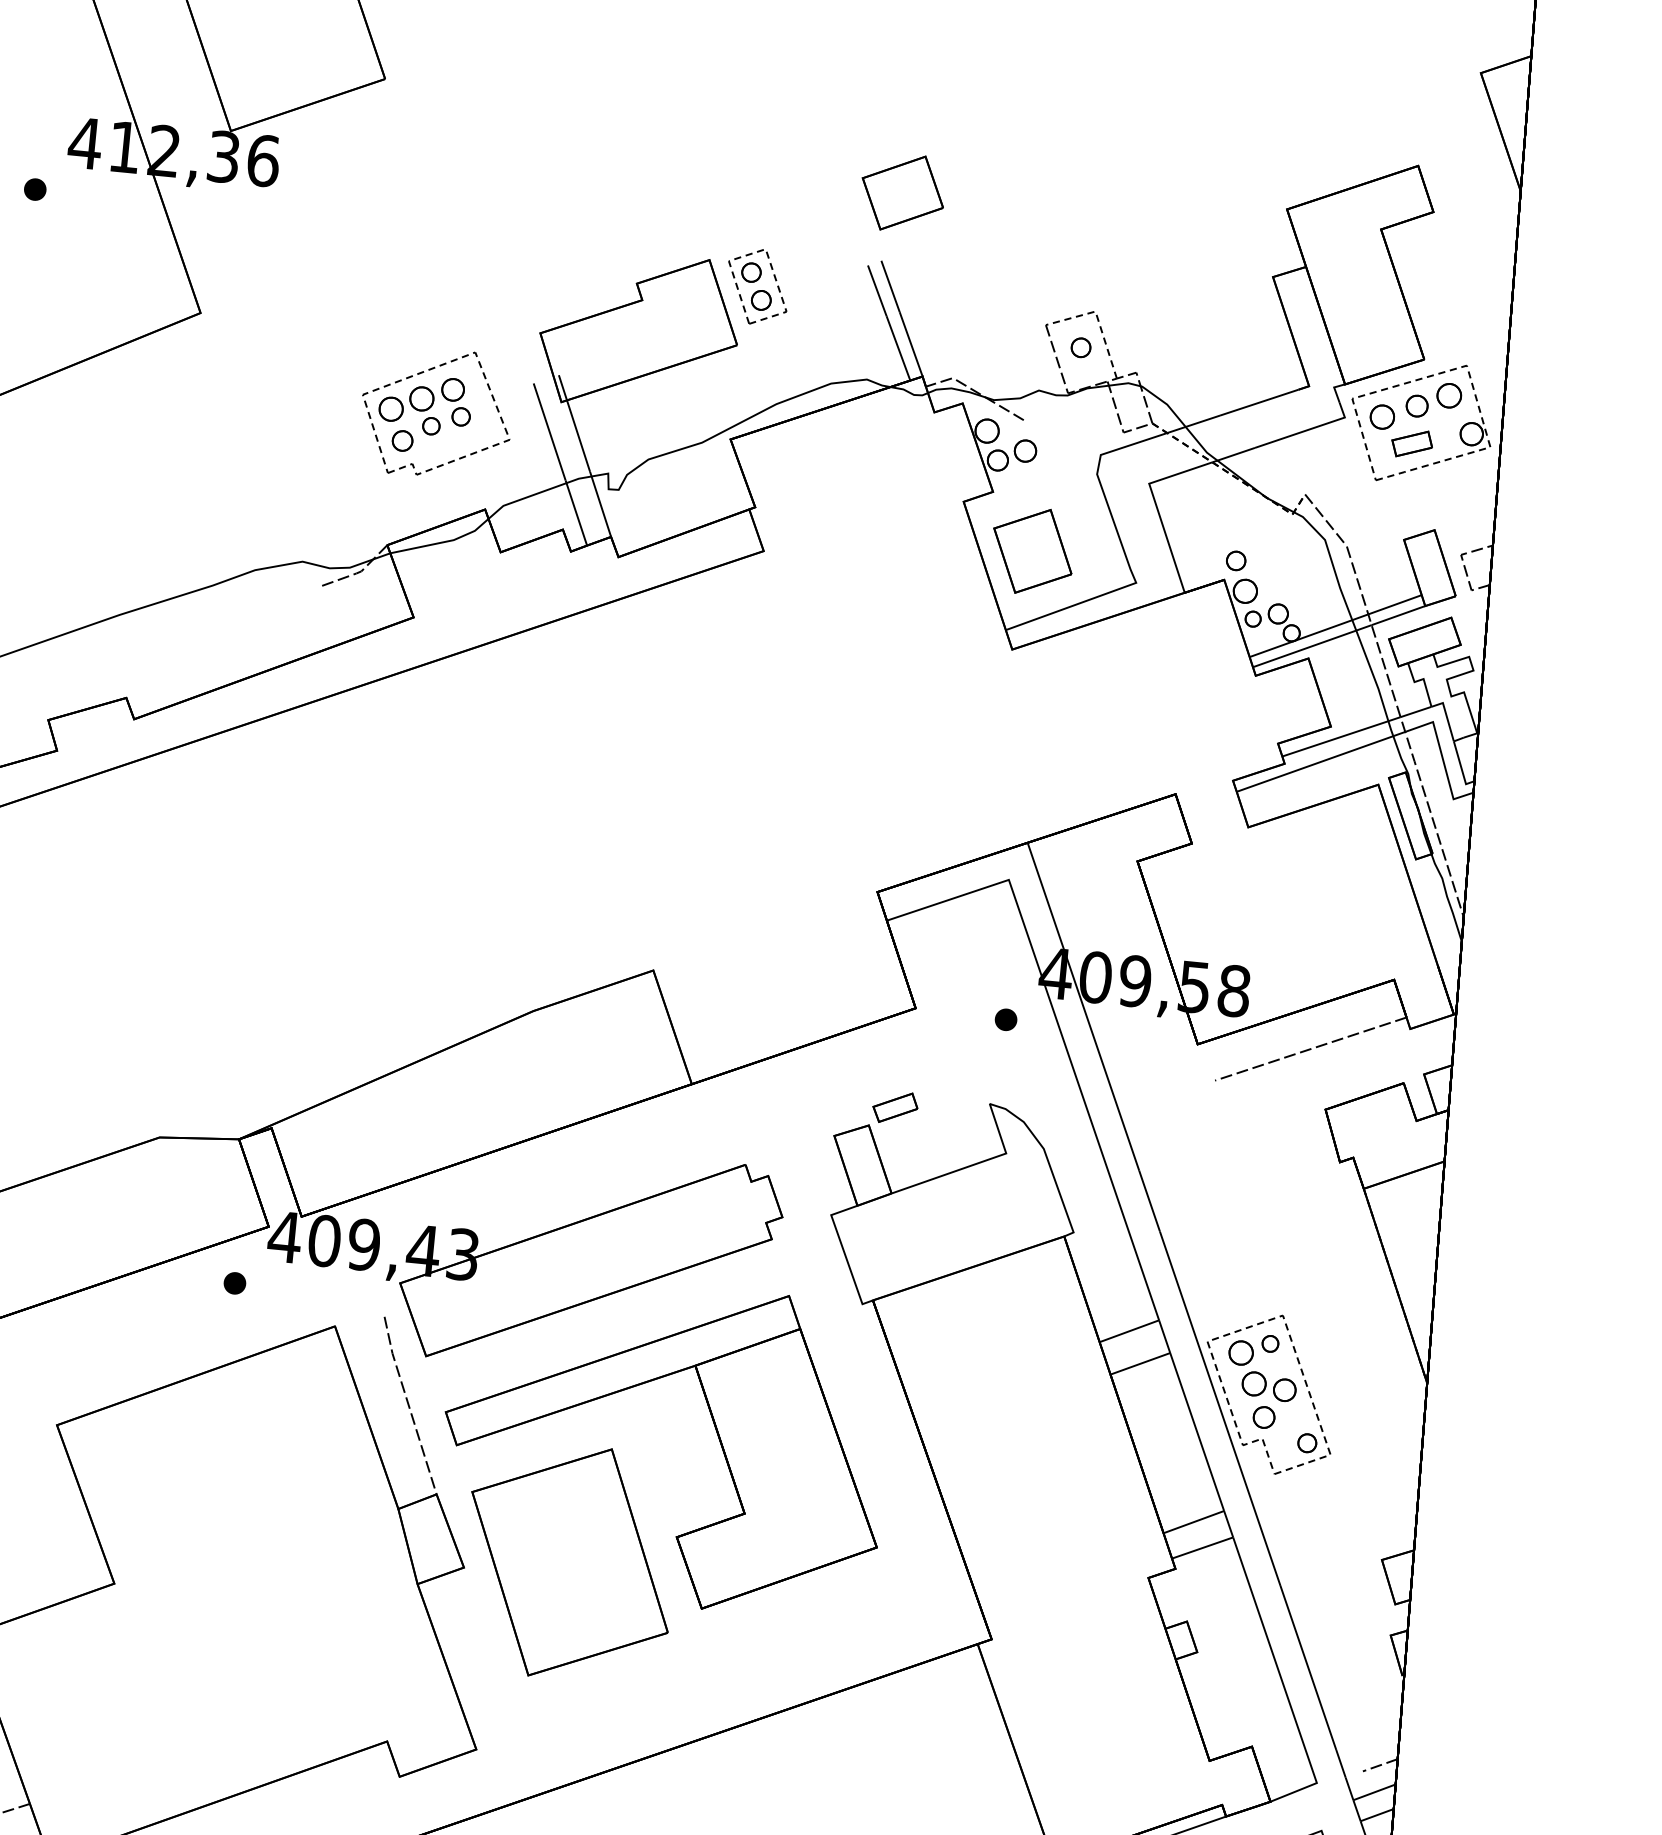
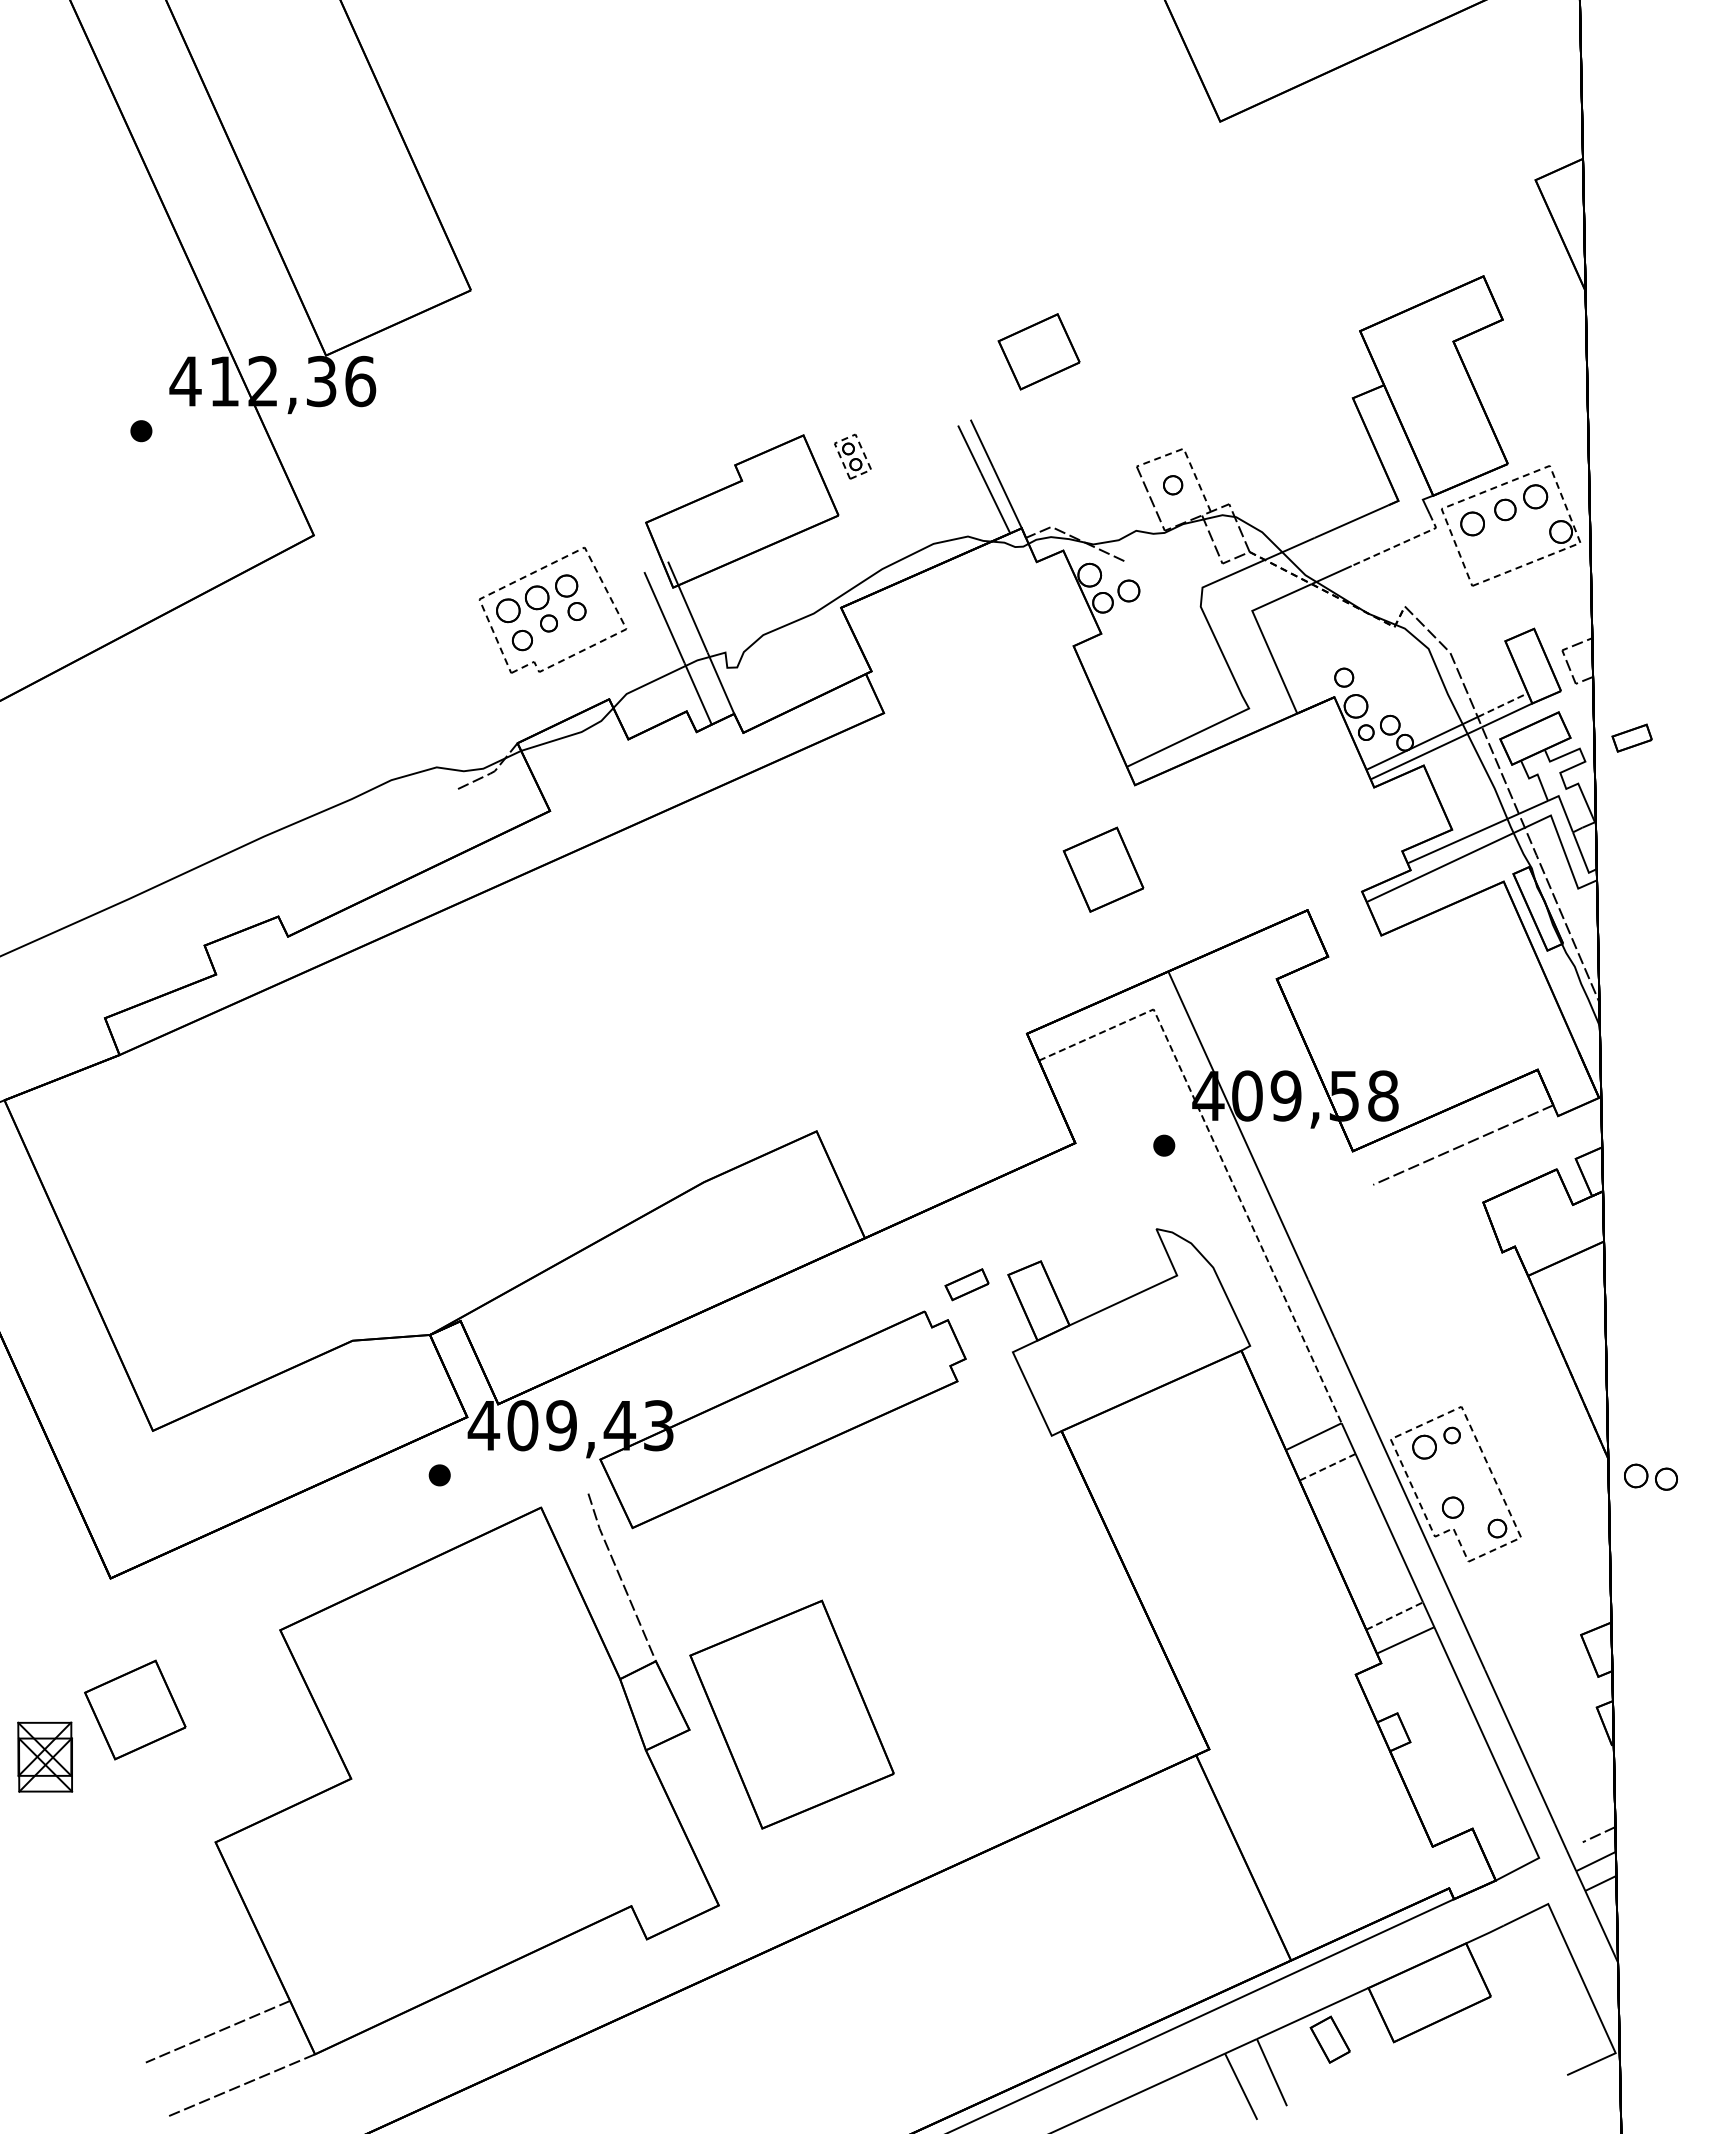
part: (902, 192) -> (1038, 351), moved
part: (757, 286) -> (852, 456), size x0.6
line: (1307, 429) -> (1401, 543), solid -> dashed
part: (1411, 443) -> (1631, 737), moved
part: (1032, 551) -> (1103, 869), moved
line: (1394, 605) -> (1502, 705), solid -> dashed
line: (1063, 1038) -> (1221, 1158), solid -> dashed
part: (894, 1107) -> (966, 1284), moved
line: (1140, 1364) -> (1327, 1467), solid -> dashed
part: (1268, 1385) -> (1650, 1476), moved
part: (714, 1427) -> (919, 1569), removed
line: (1193, 1522) -> (1394, 1616), solid -> dashed

